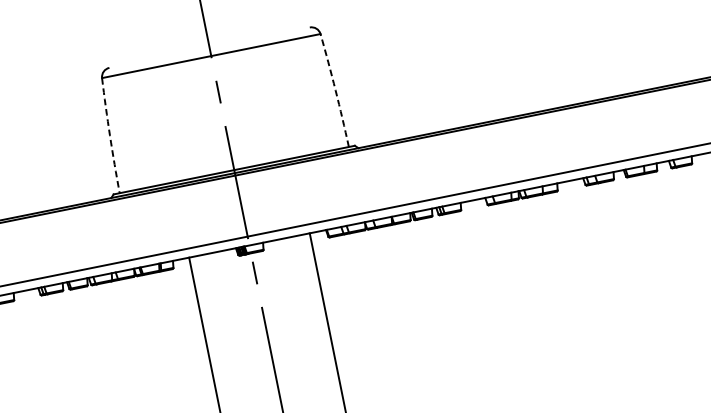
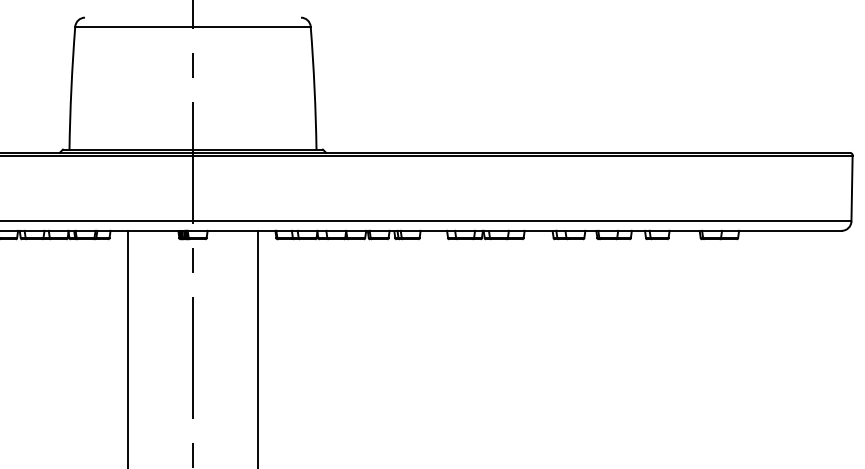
arc: (335, 90) -> (314, 88), dashed -> solid
arc: (110, 136) -> (71, 88), dashed -> solid

